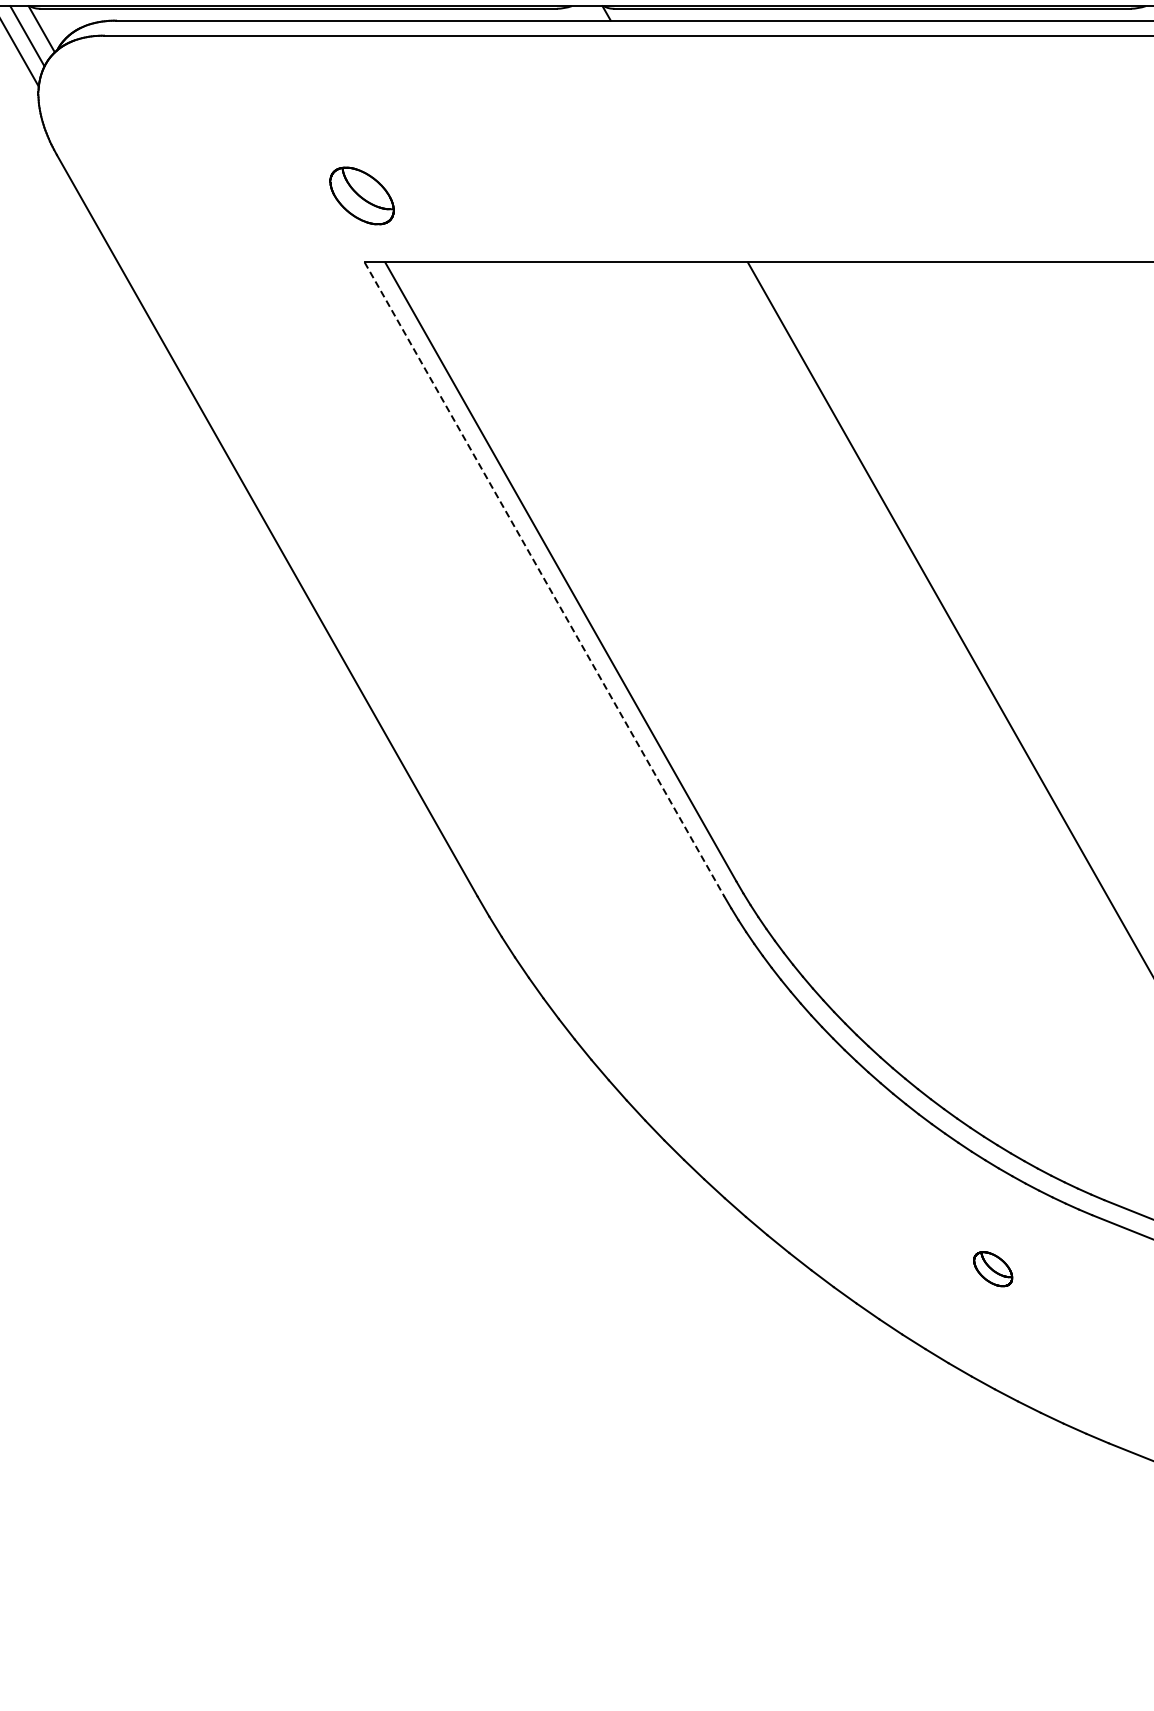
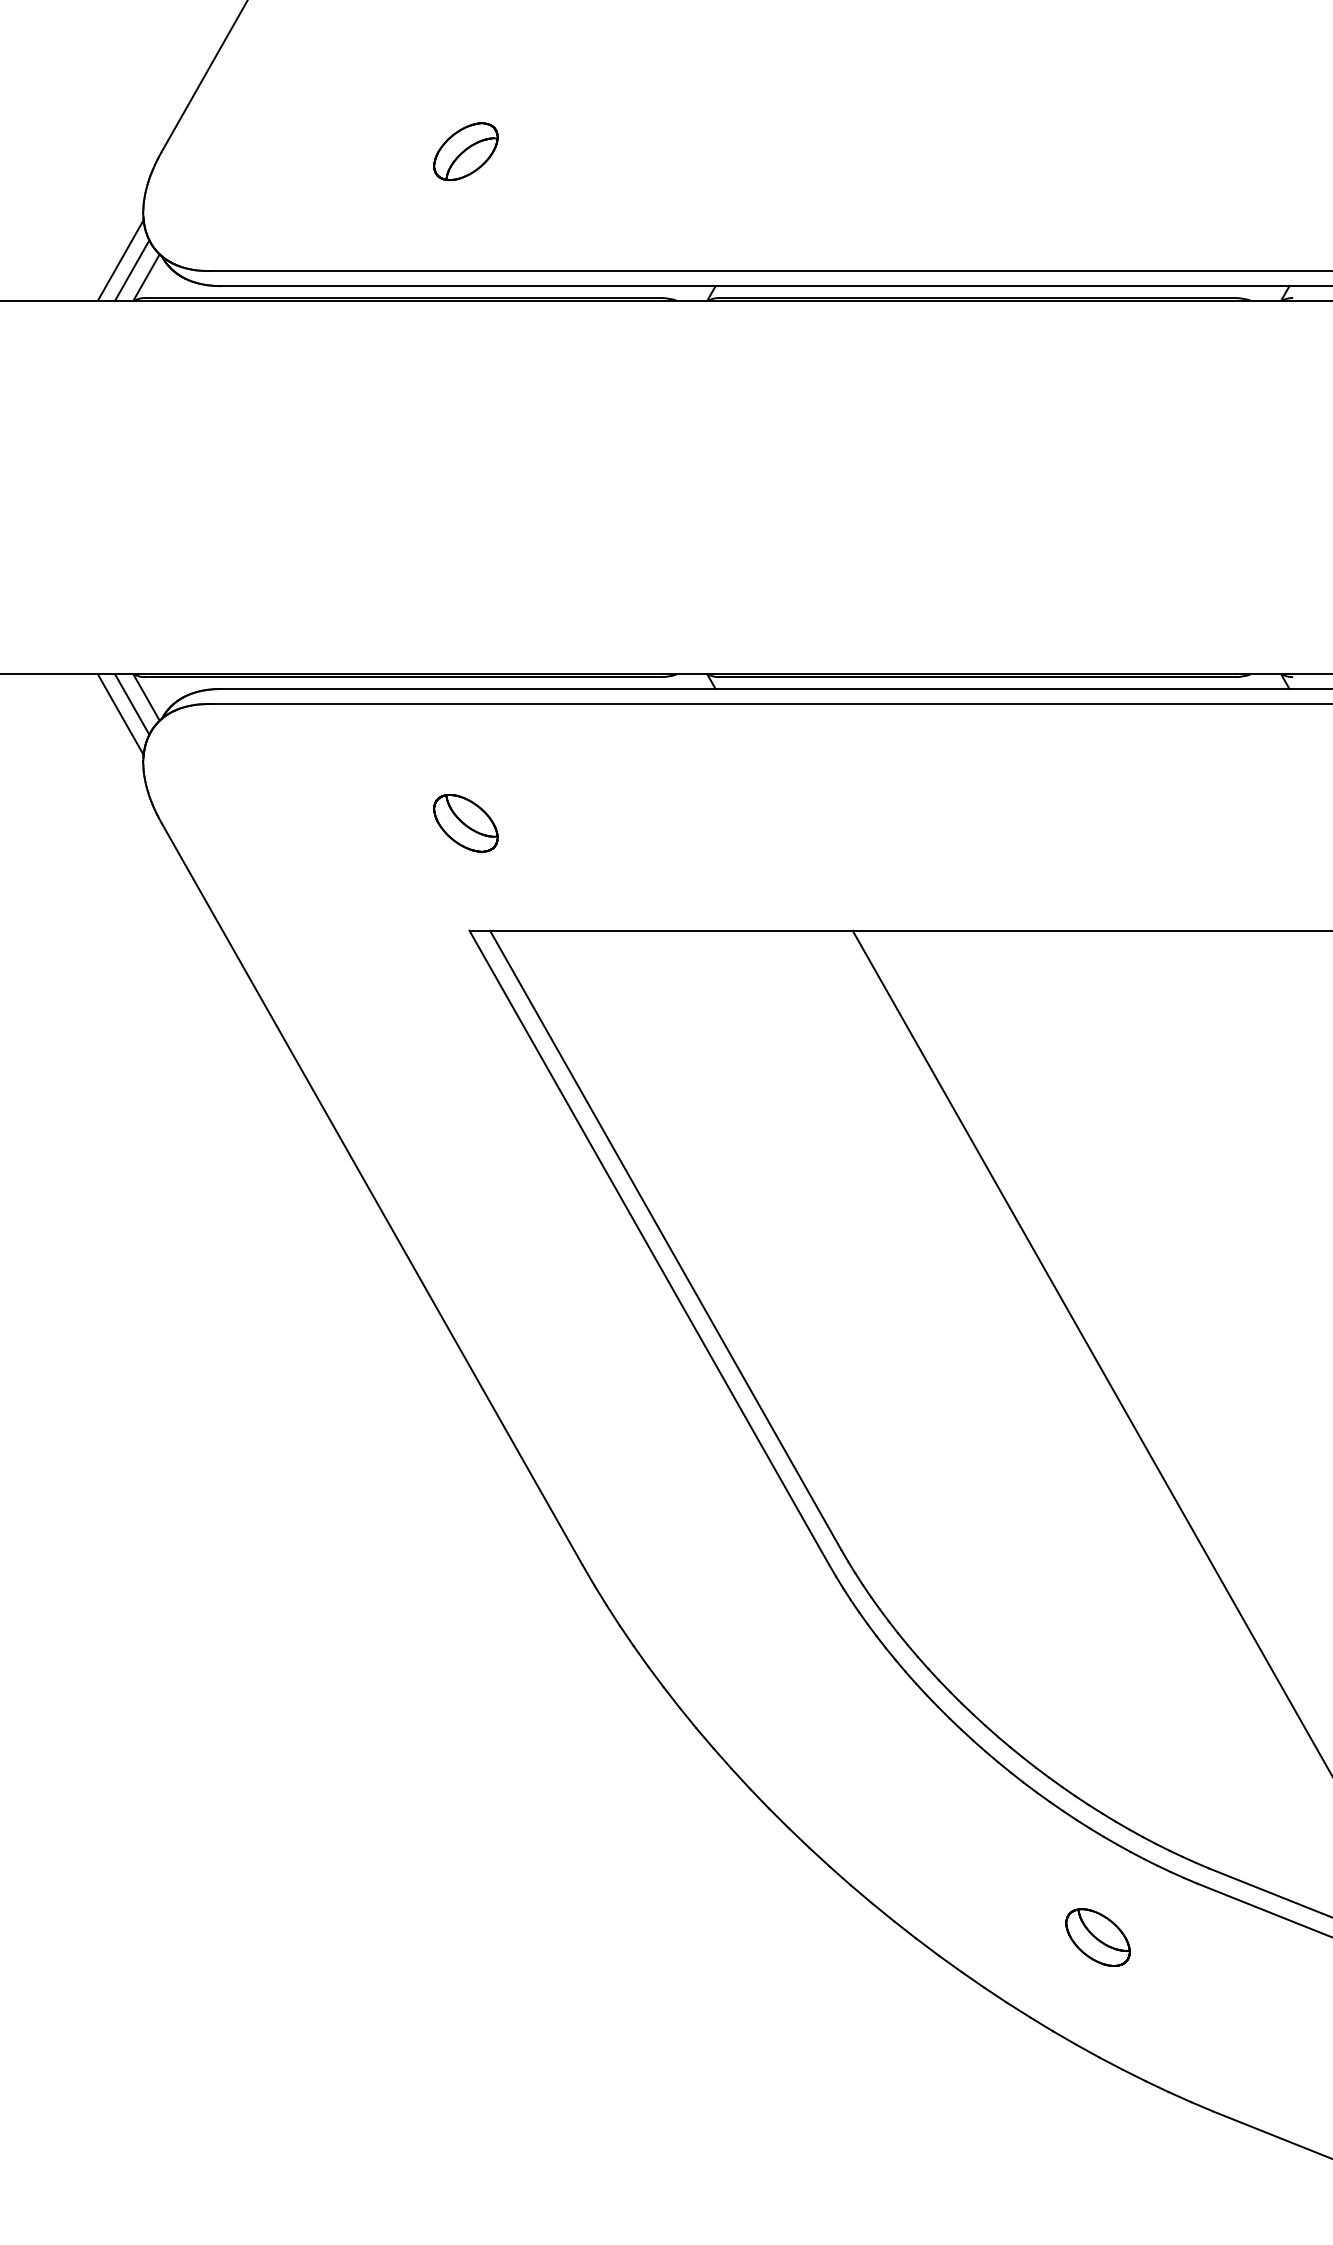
part: (361, 196) -> (465, 823), moved
line: (544, 579) -> (649, 1247), dashed -> solid
part: (992, 1269) -> (1097, 1937), size x1.67

